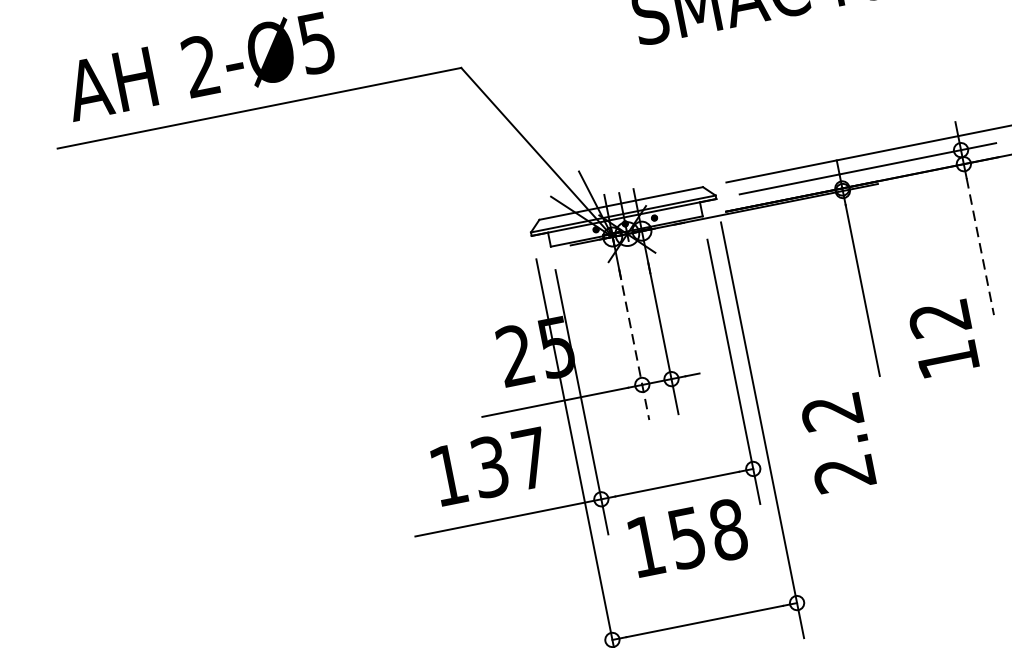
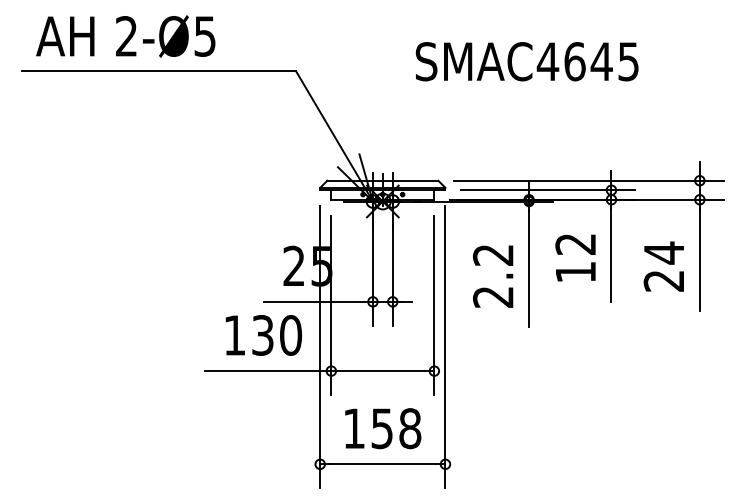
line: (980, 247) -> (611, 256), dashed -> solid
text: (943, 338) -> (575, 257), moved
line: (633, 346) -> (372, 275), dashed -> solid
text: (838, 443) -> (493, 276), moved
text: (532, 458) -> (291, 335), 137 -> 130
text: (688, 537) -> (383, 428), moved

